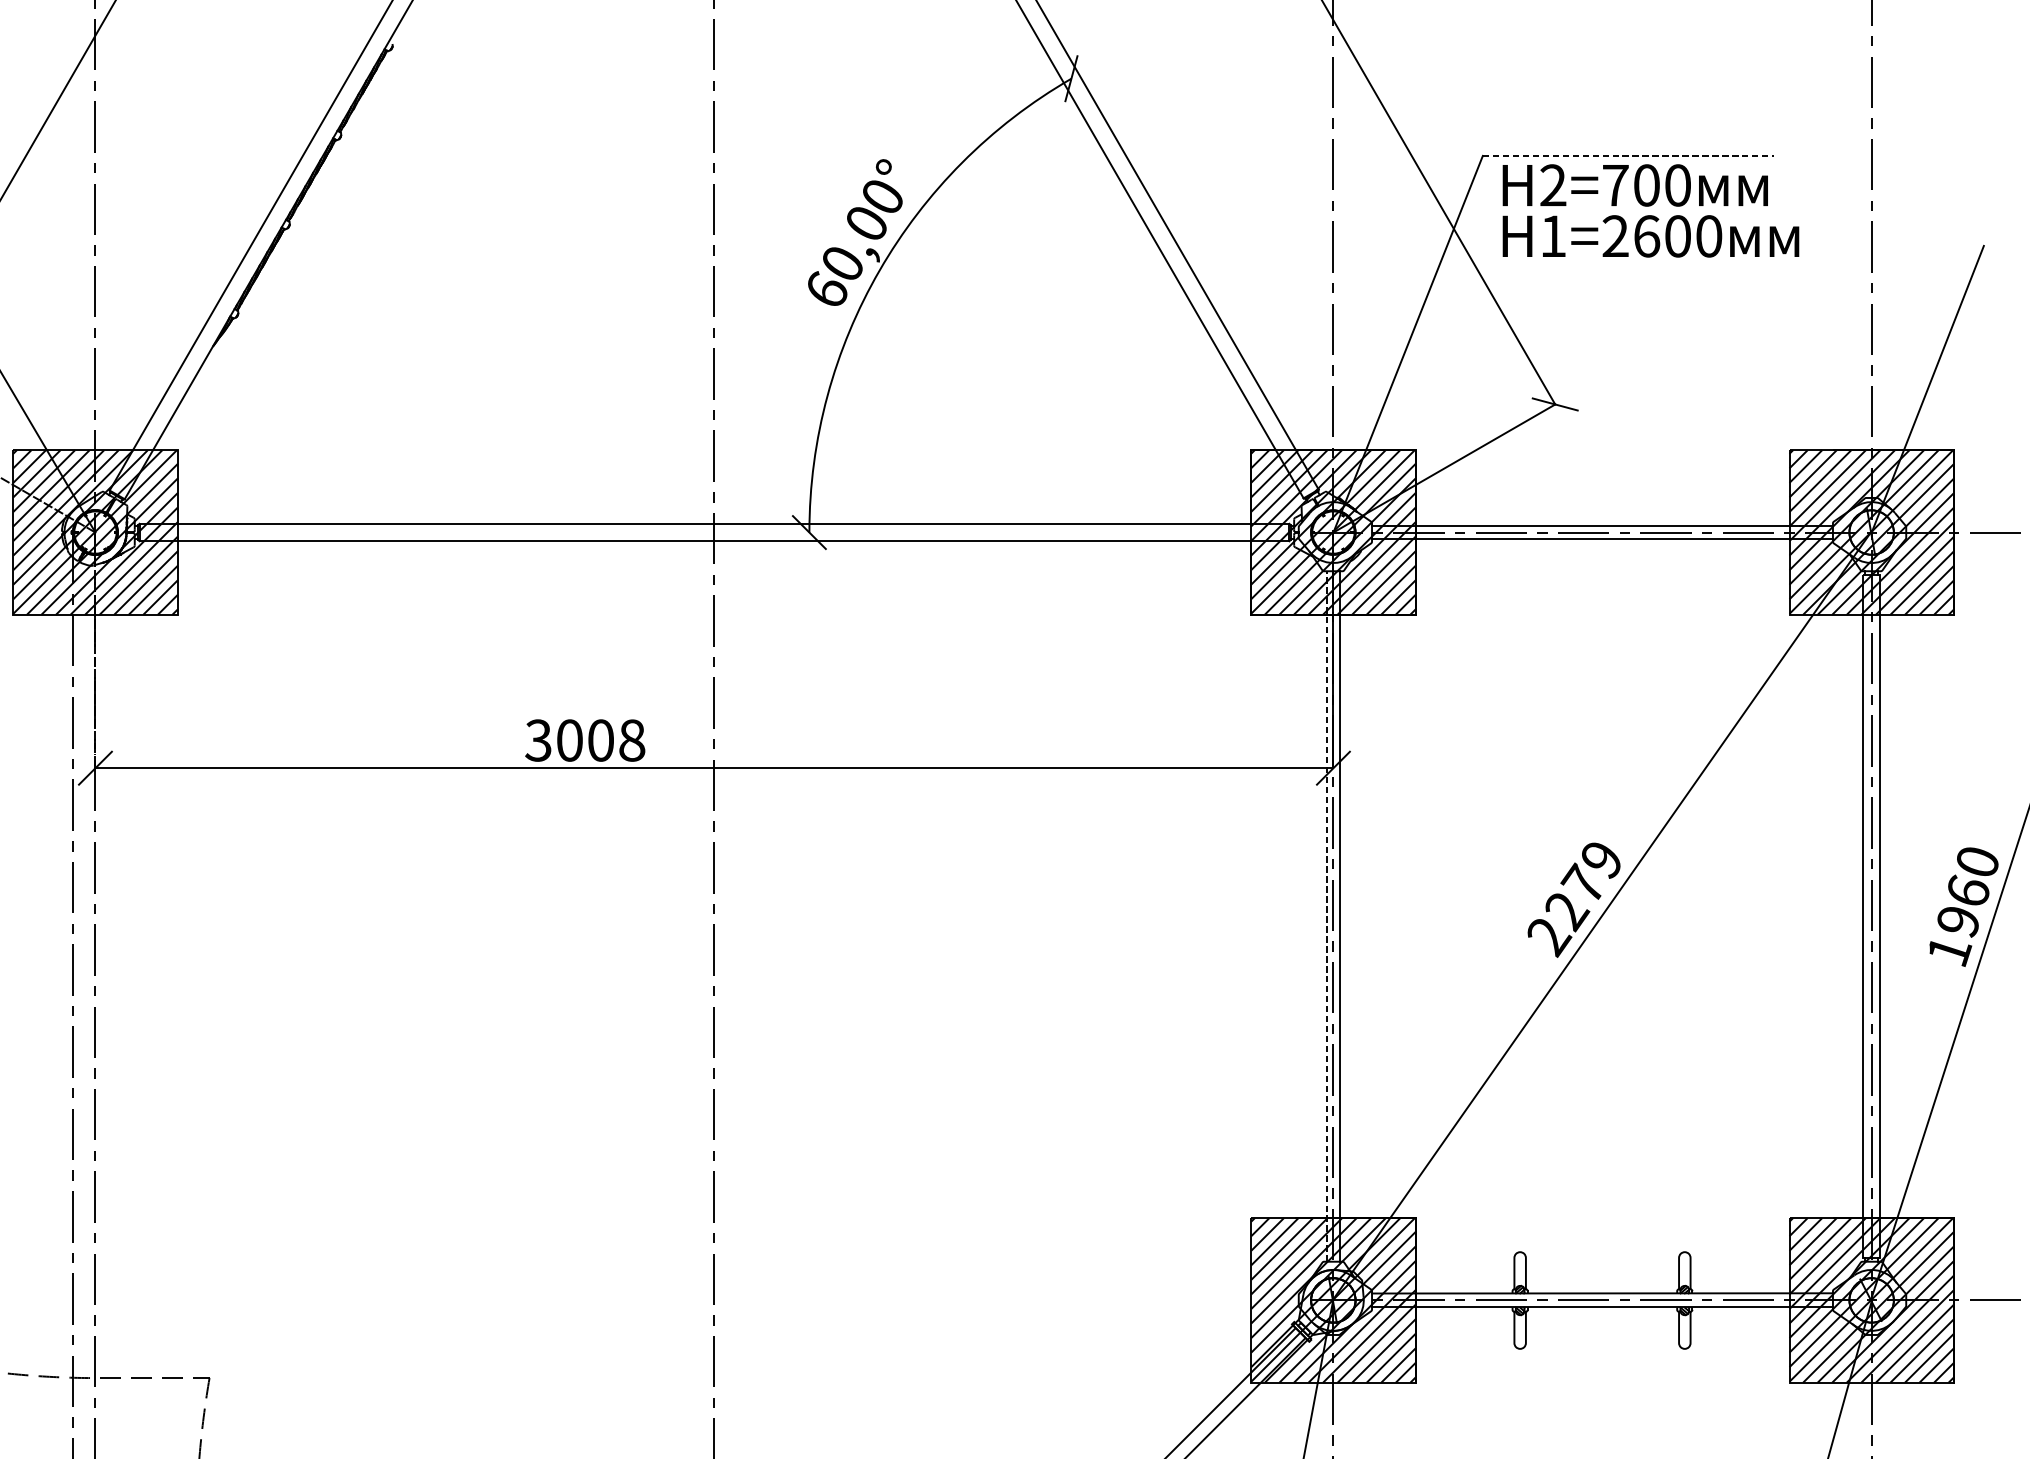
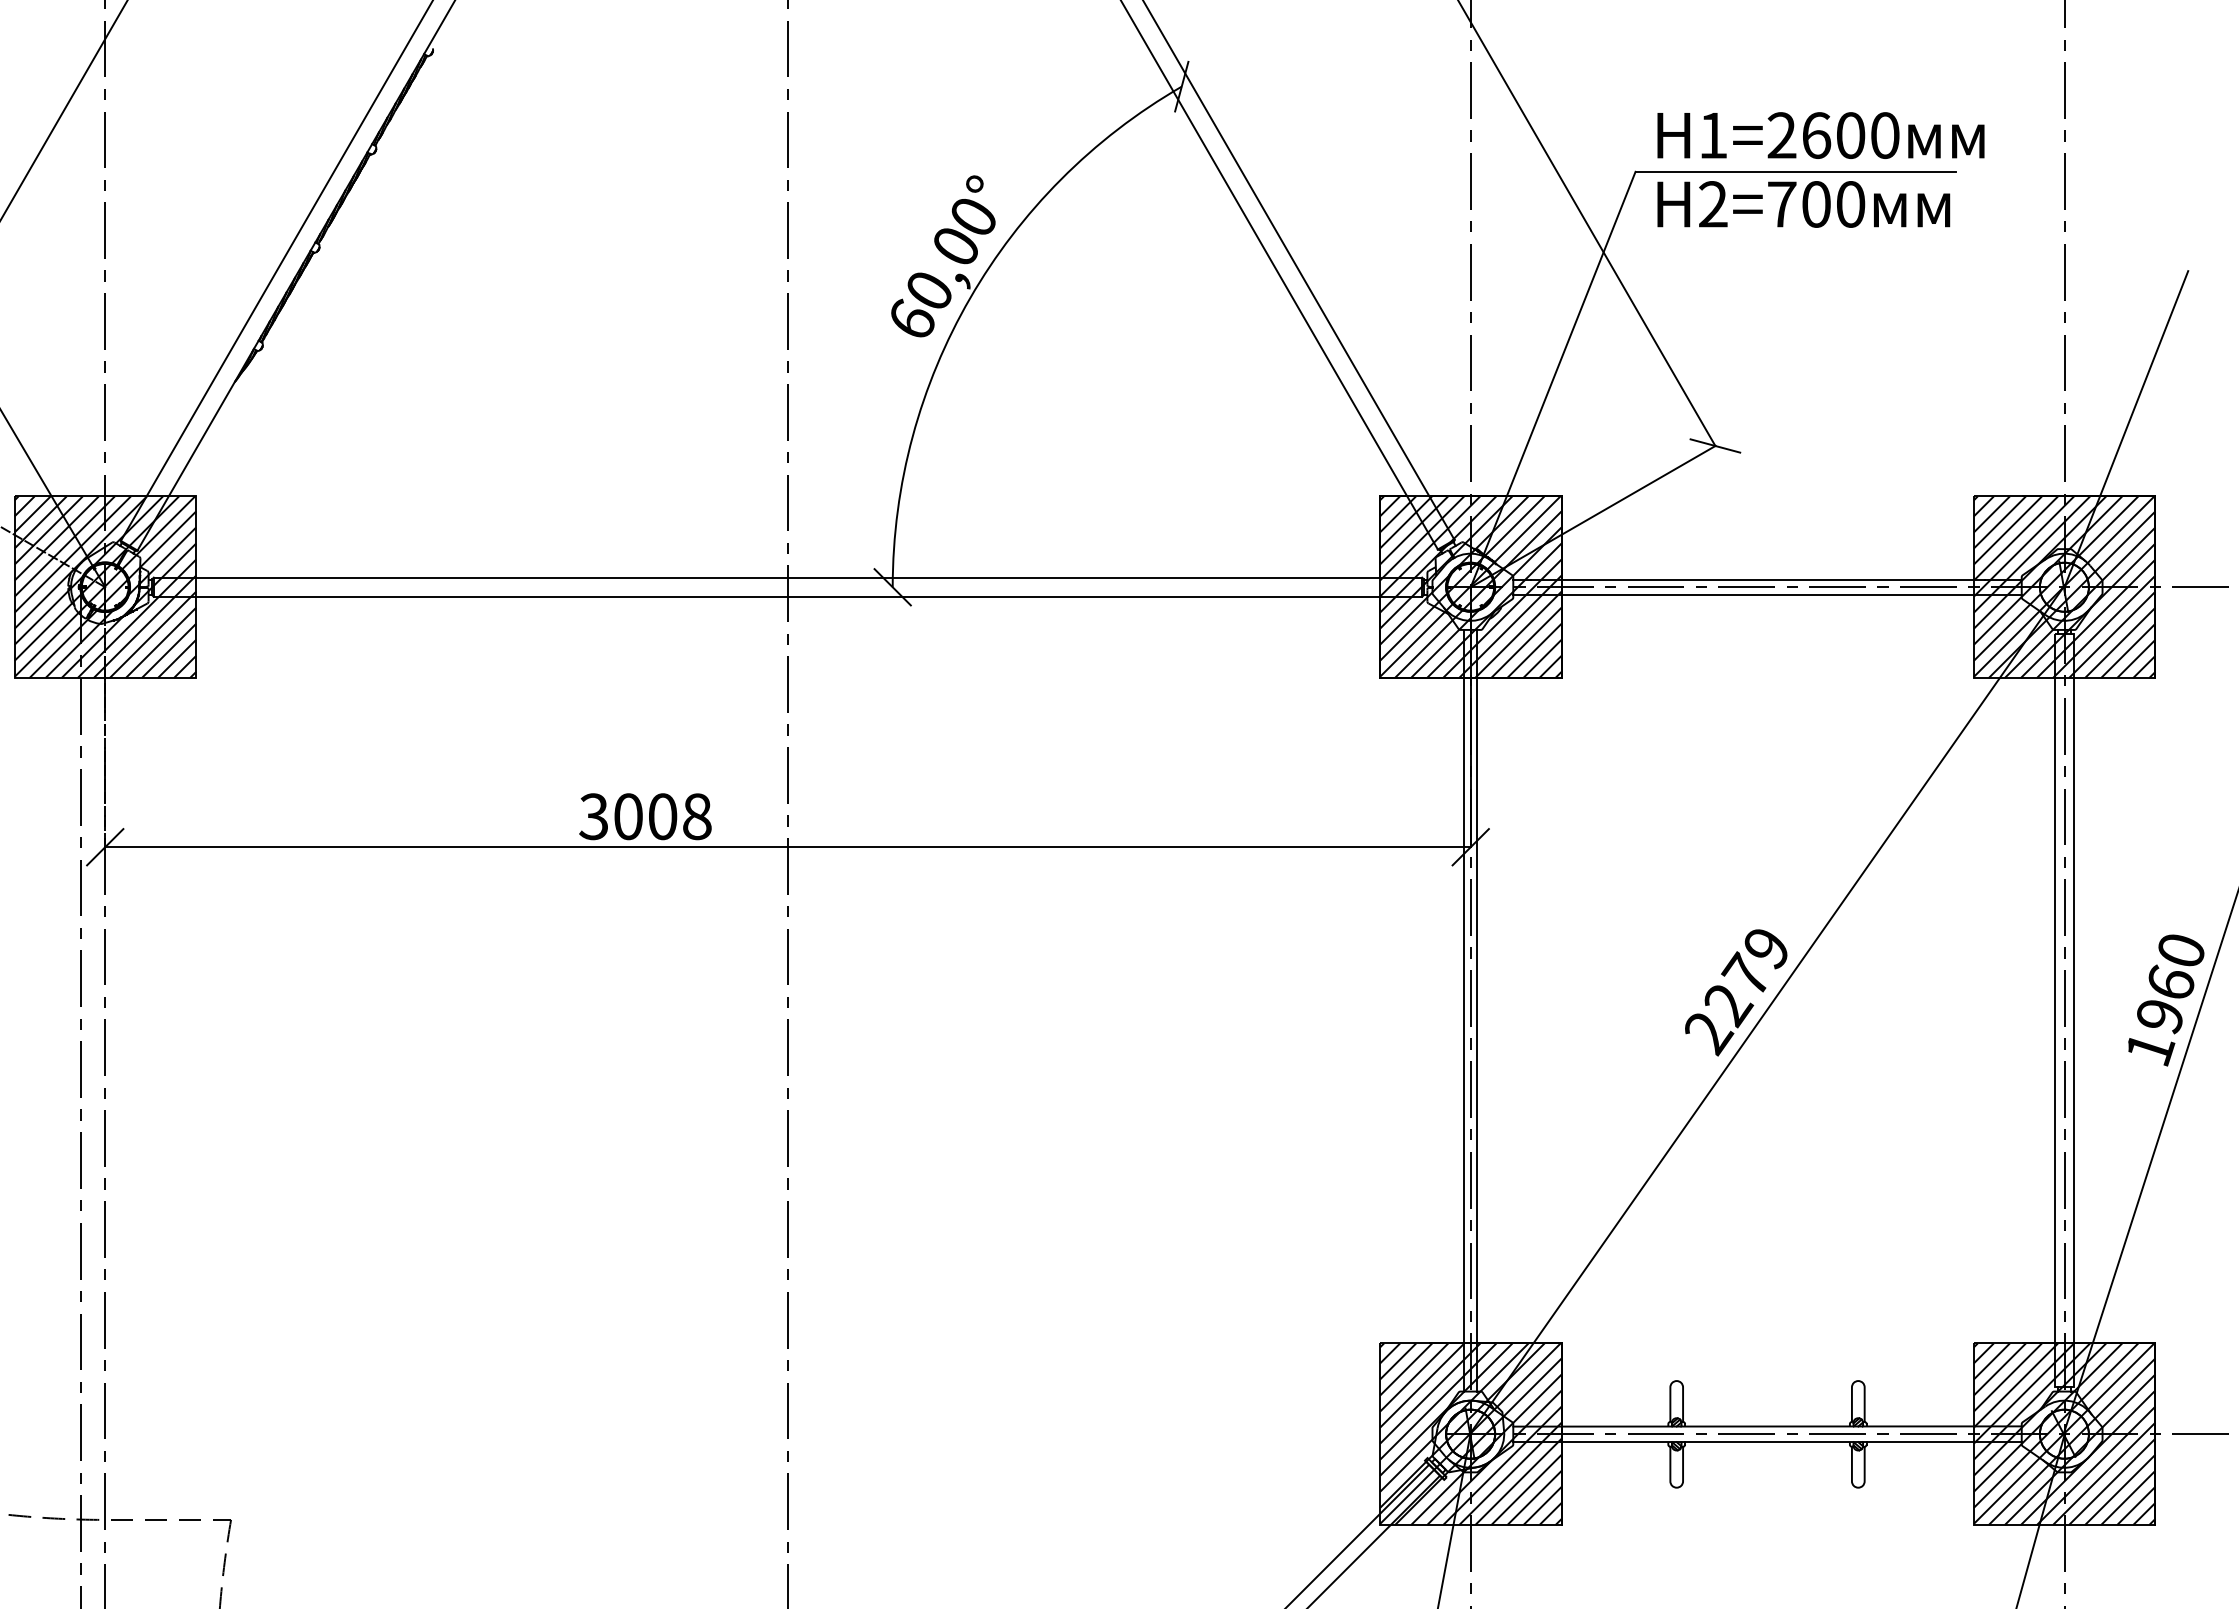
line: (1628, 155) -> (1796, 171), dashed -> solid
text: (1650, 236) -> (1820, 135), moved
line: (1326, 916) -> (1463, 1010), dashed -> solid

